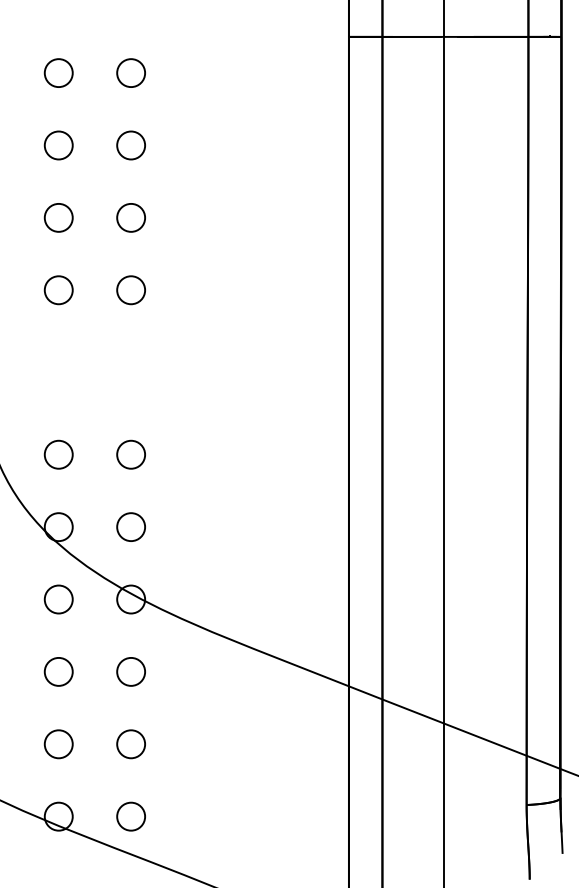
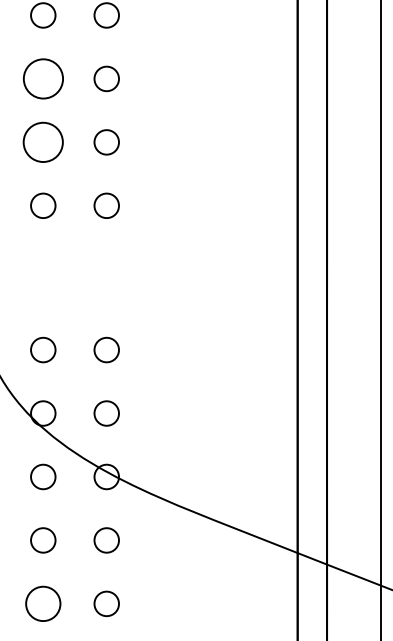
circle: (58, 145) -> (43, 78), size x1.6
circle: (58, 217) -> (43, 142), size x1.6
circle: (58, 744) -> (43, 604), size x1.4

